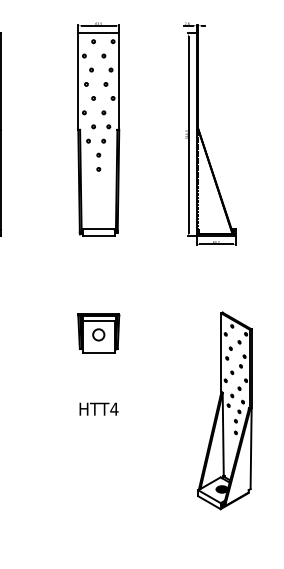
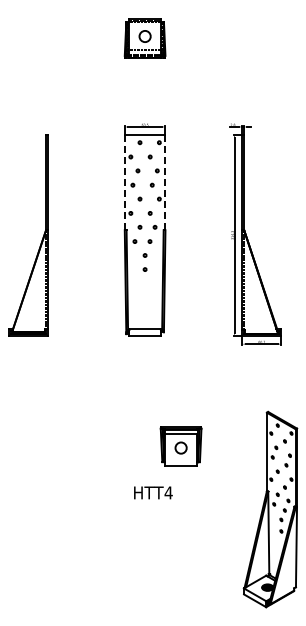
line: (78, 81) -> (124, 182), solid -> dashed
line: (119, 81) -> (165, 182), solid -> dashed
part: (98, 333) -> (180, 446), moved
text: (99, 408) -> (153, 492), moved

